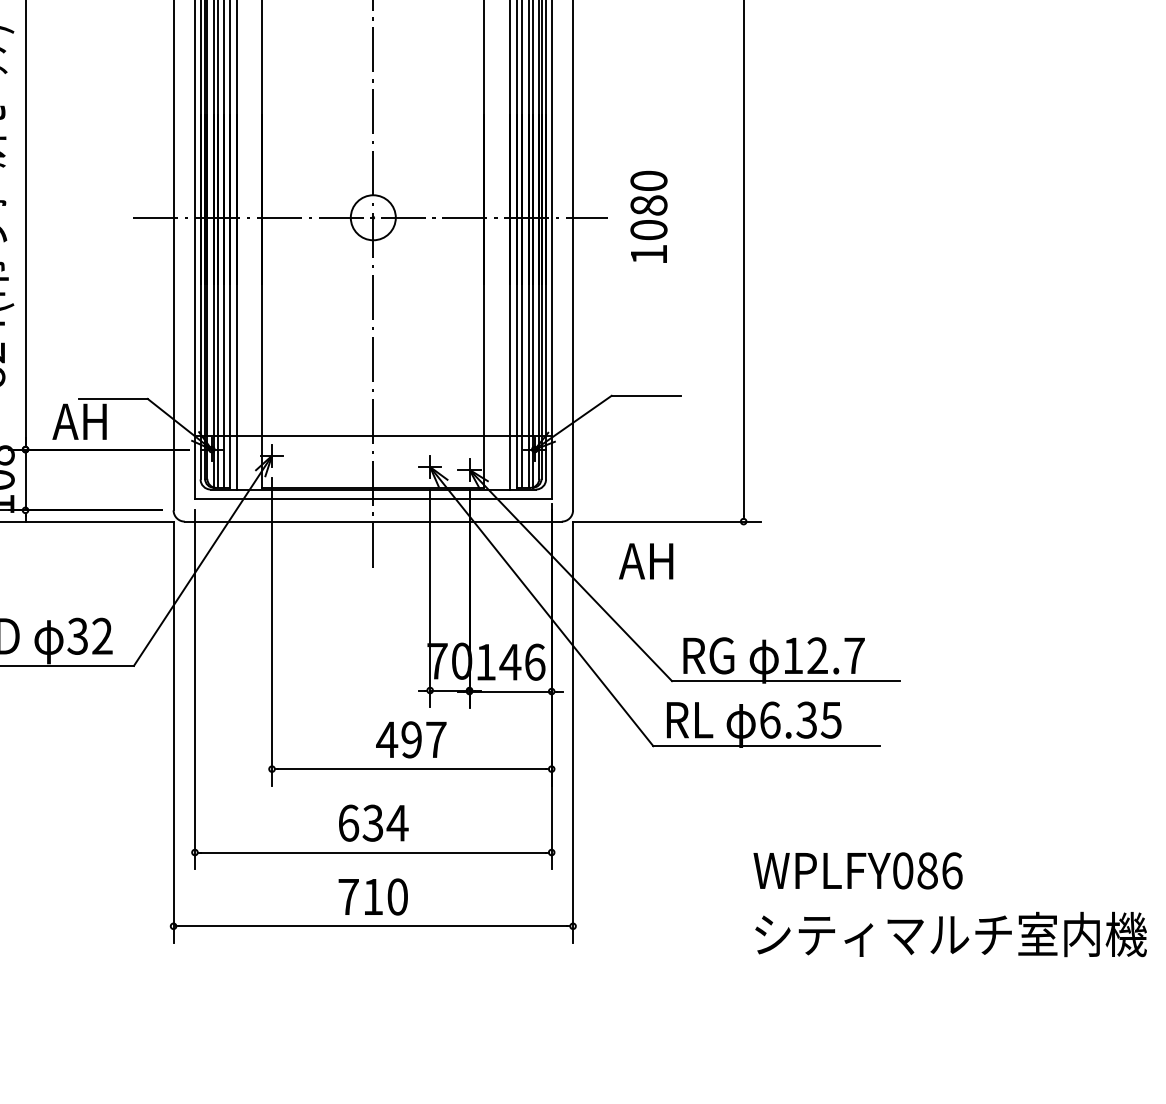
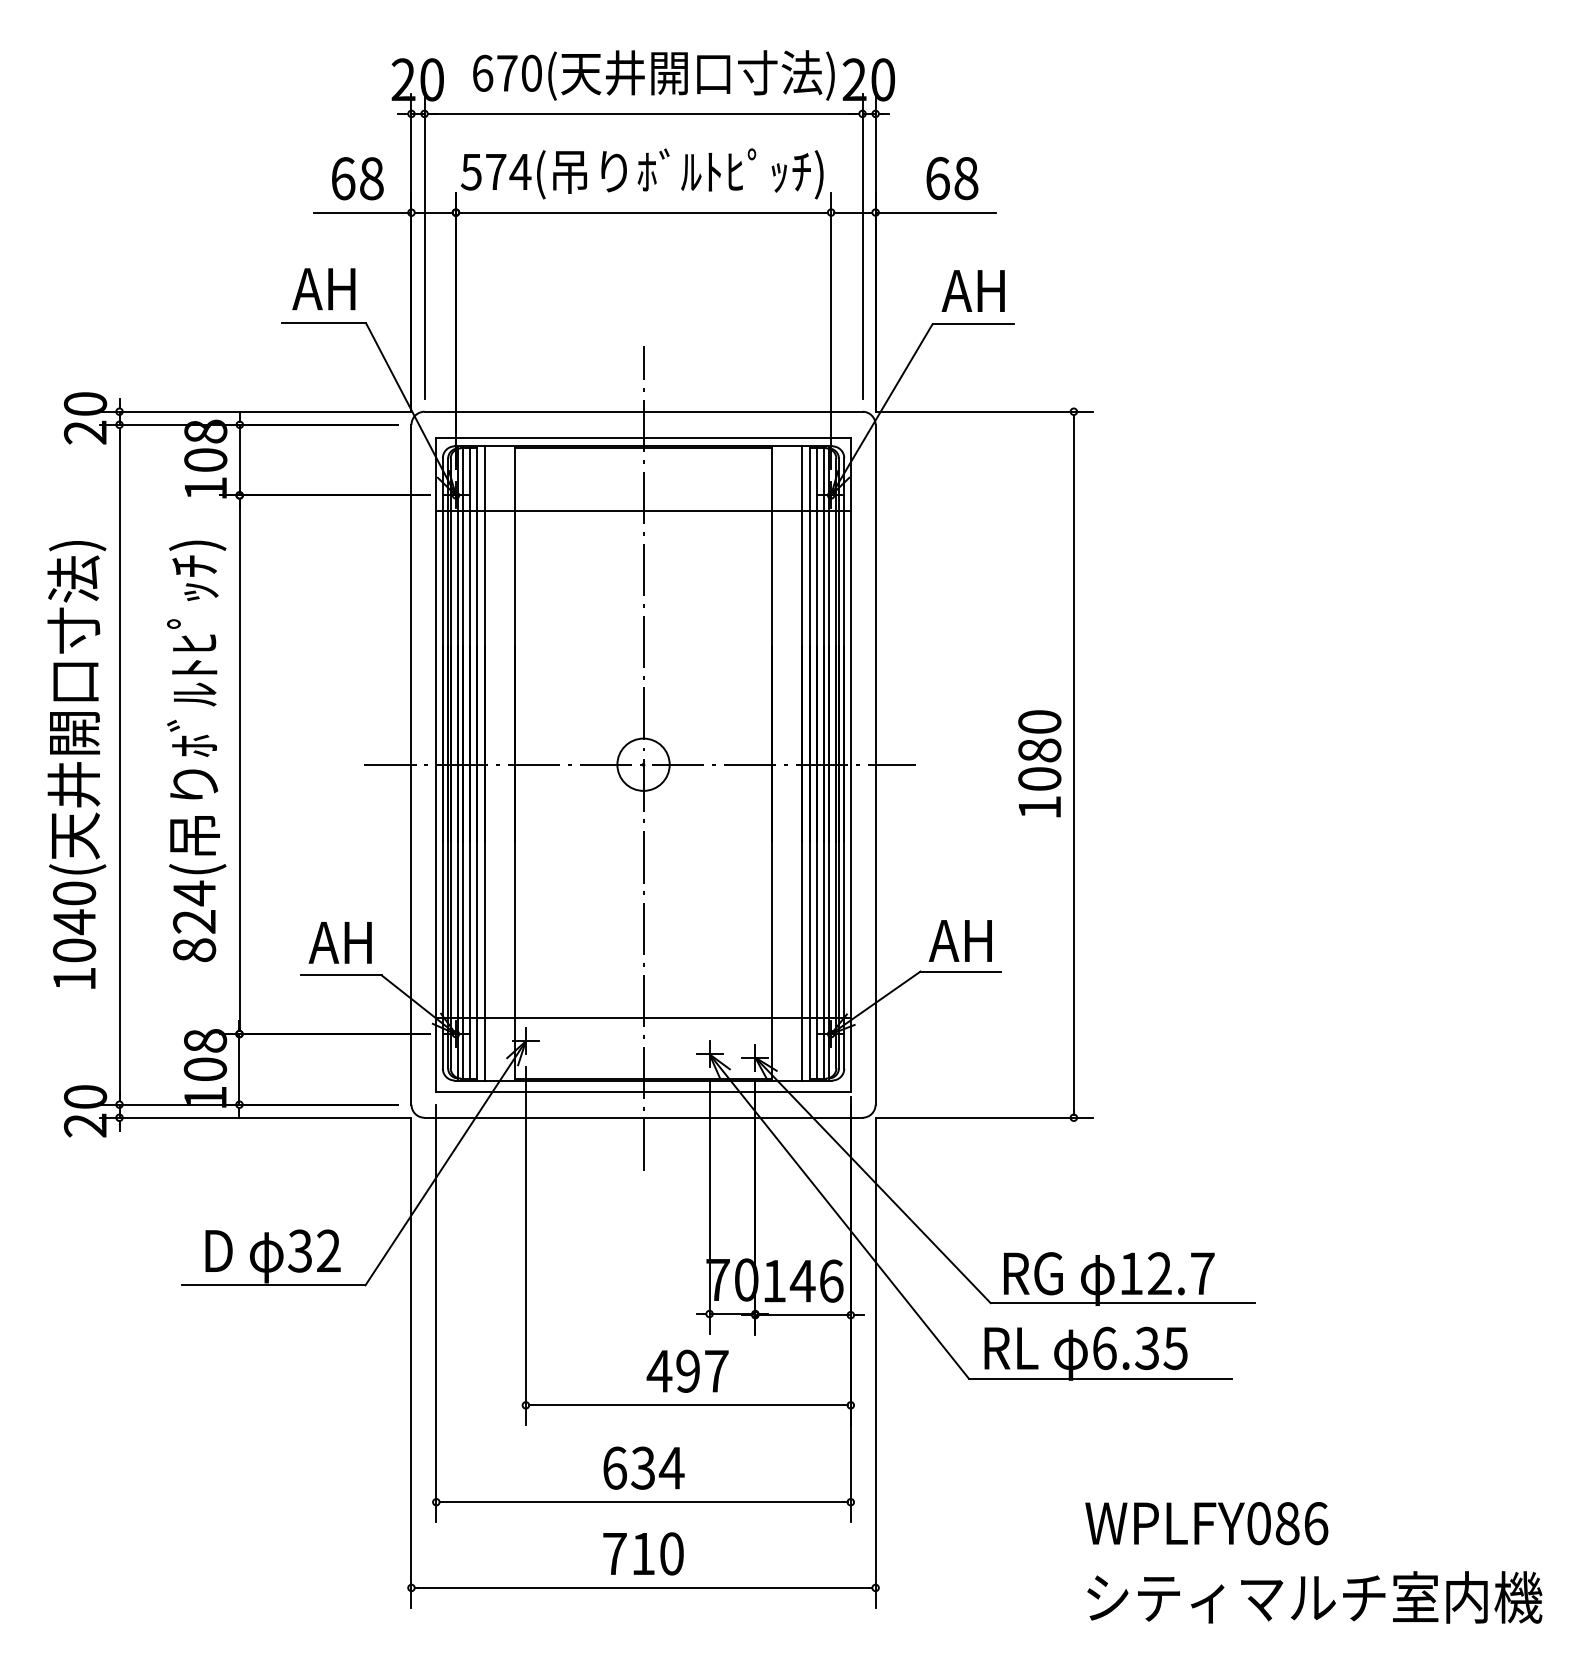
text: (648, 216) -> (1039, 763), moved
text: (78, 421) -> (339, 942), moved
text: (646, 560) -> (960, 940), moved

